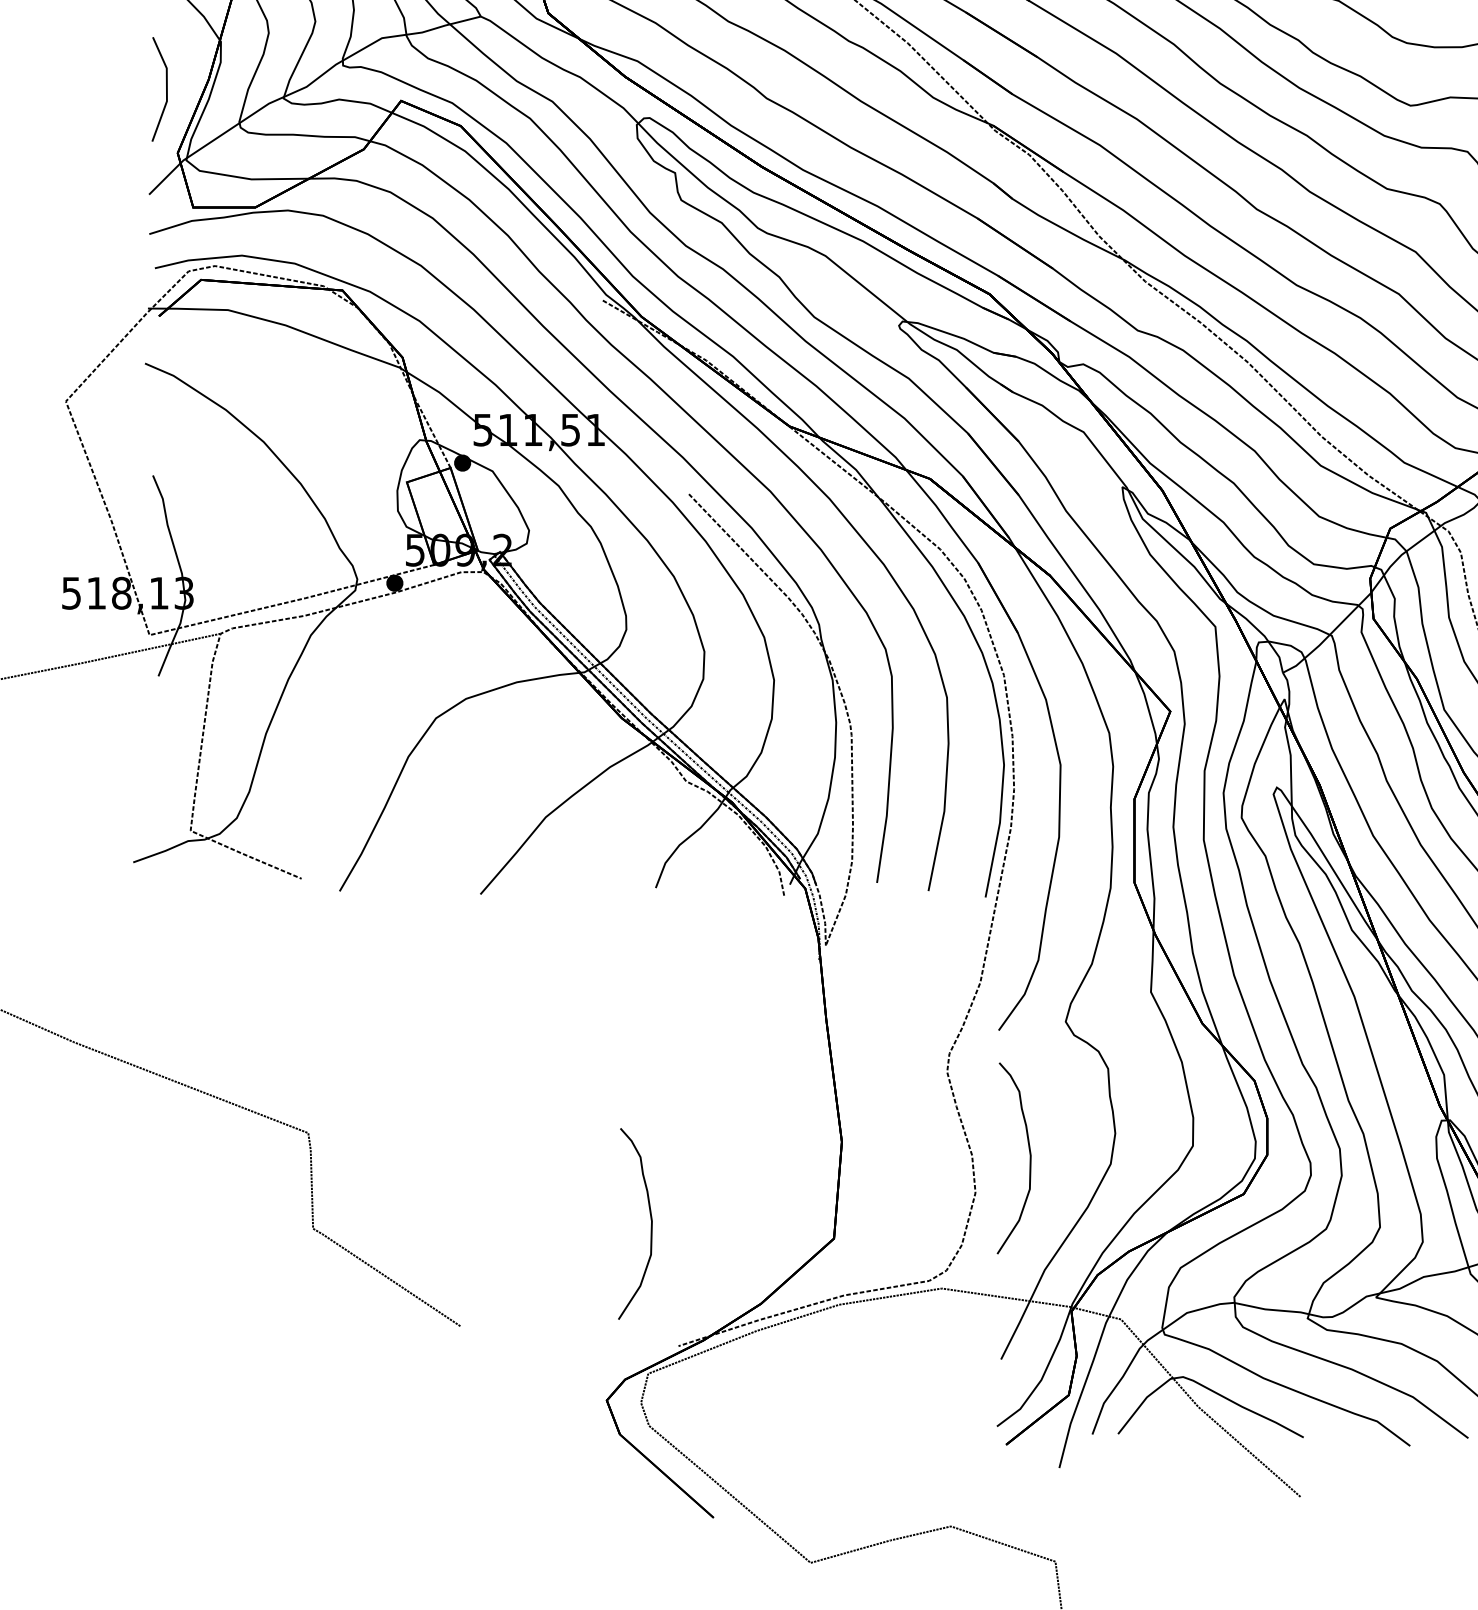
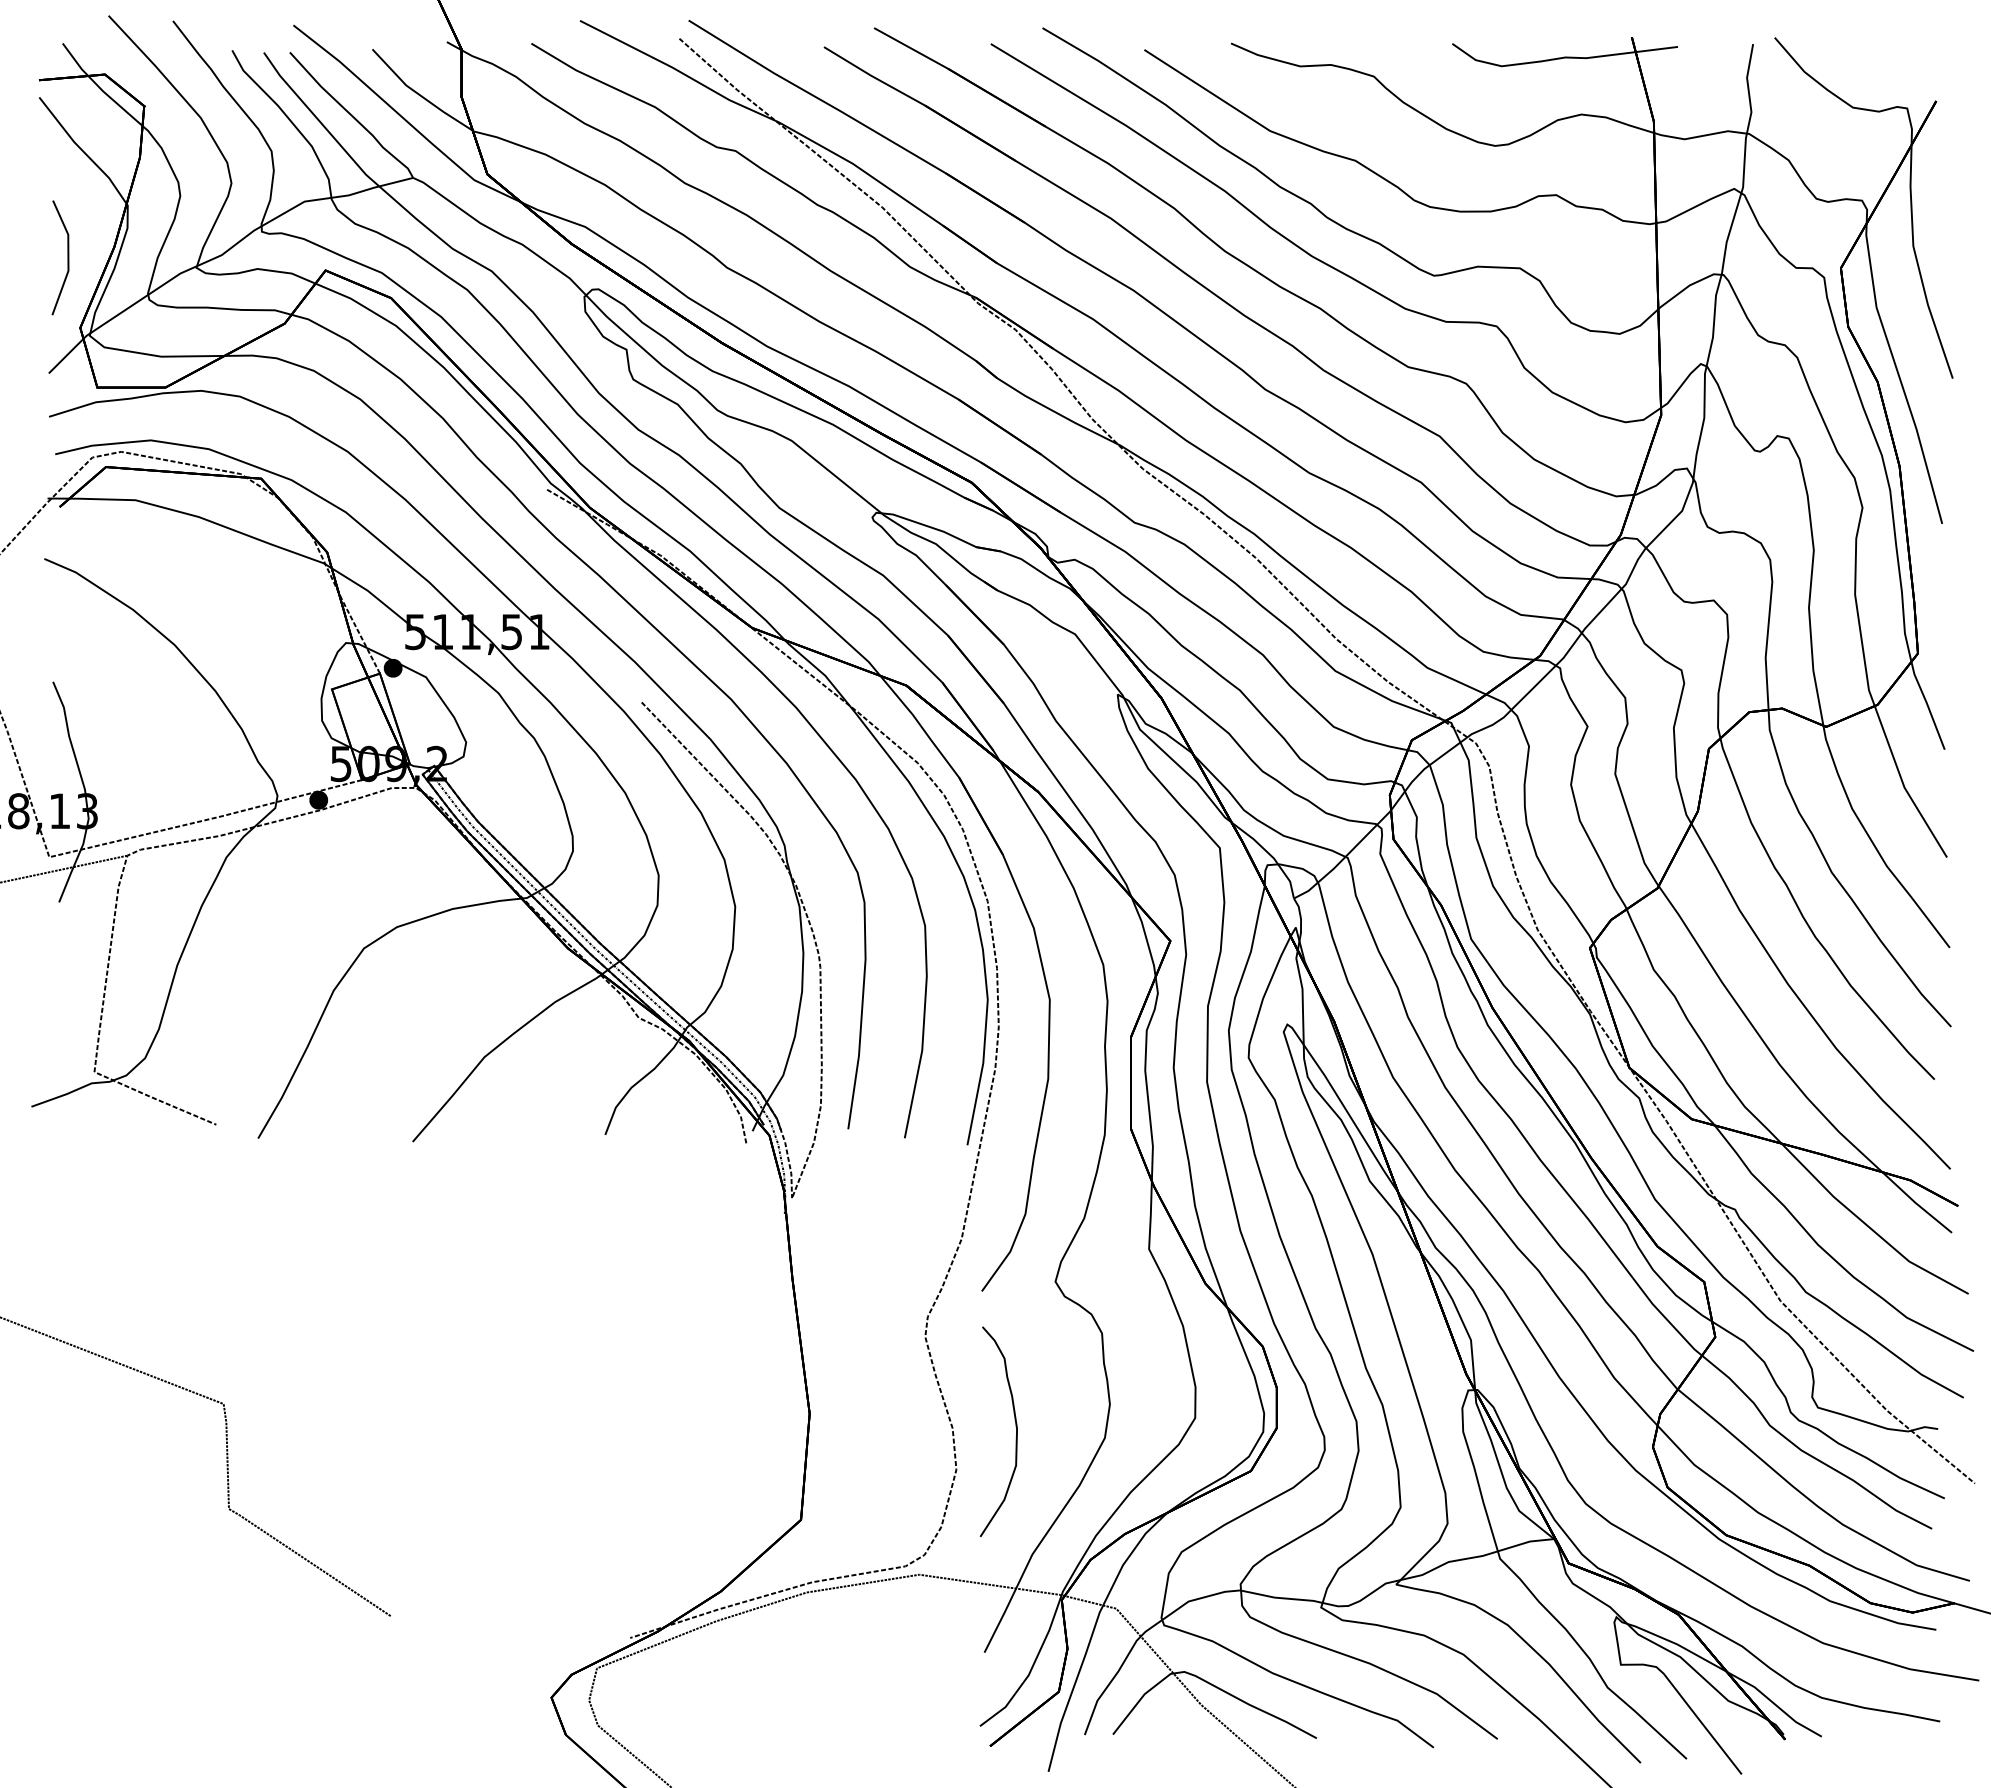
curve: (650, 1219) -> (599, 1498), removed

